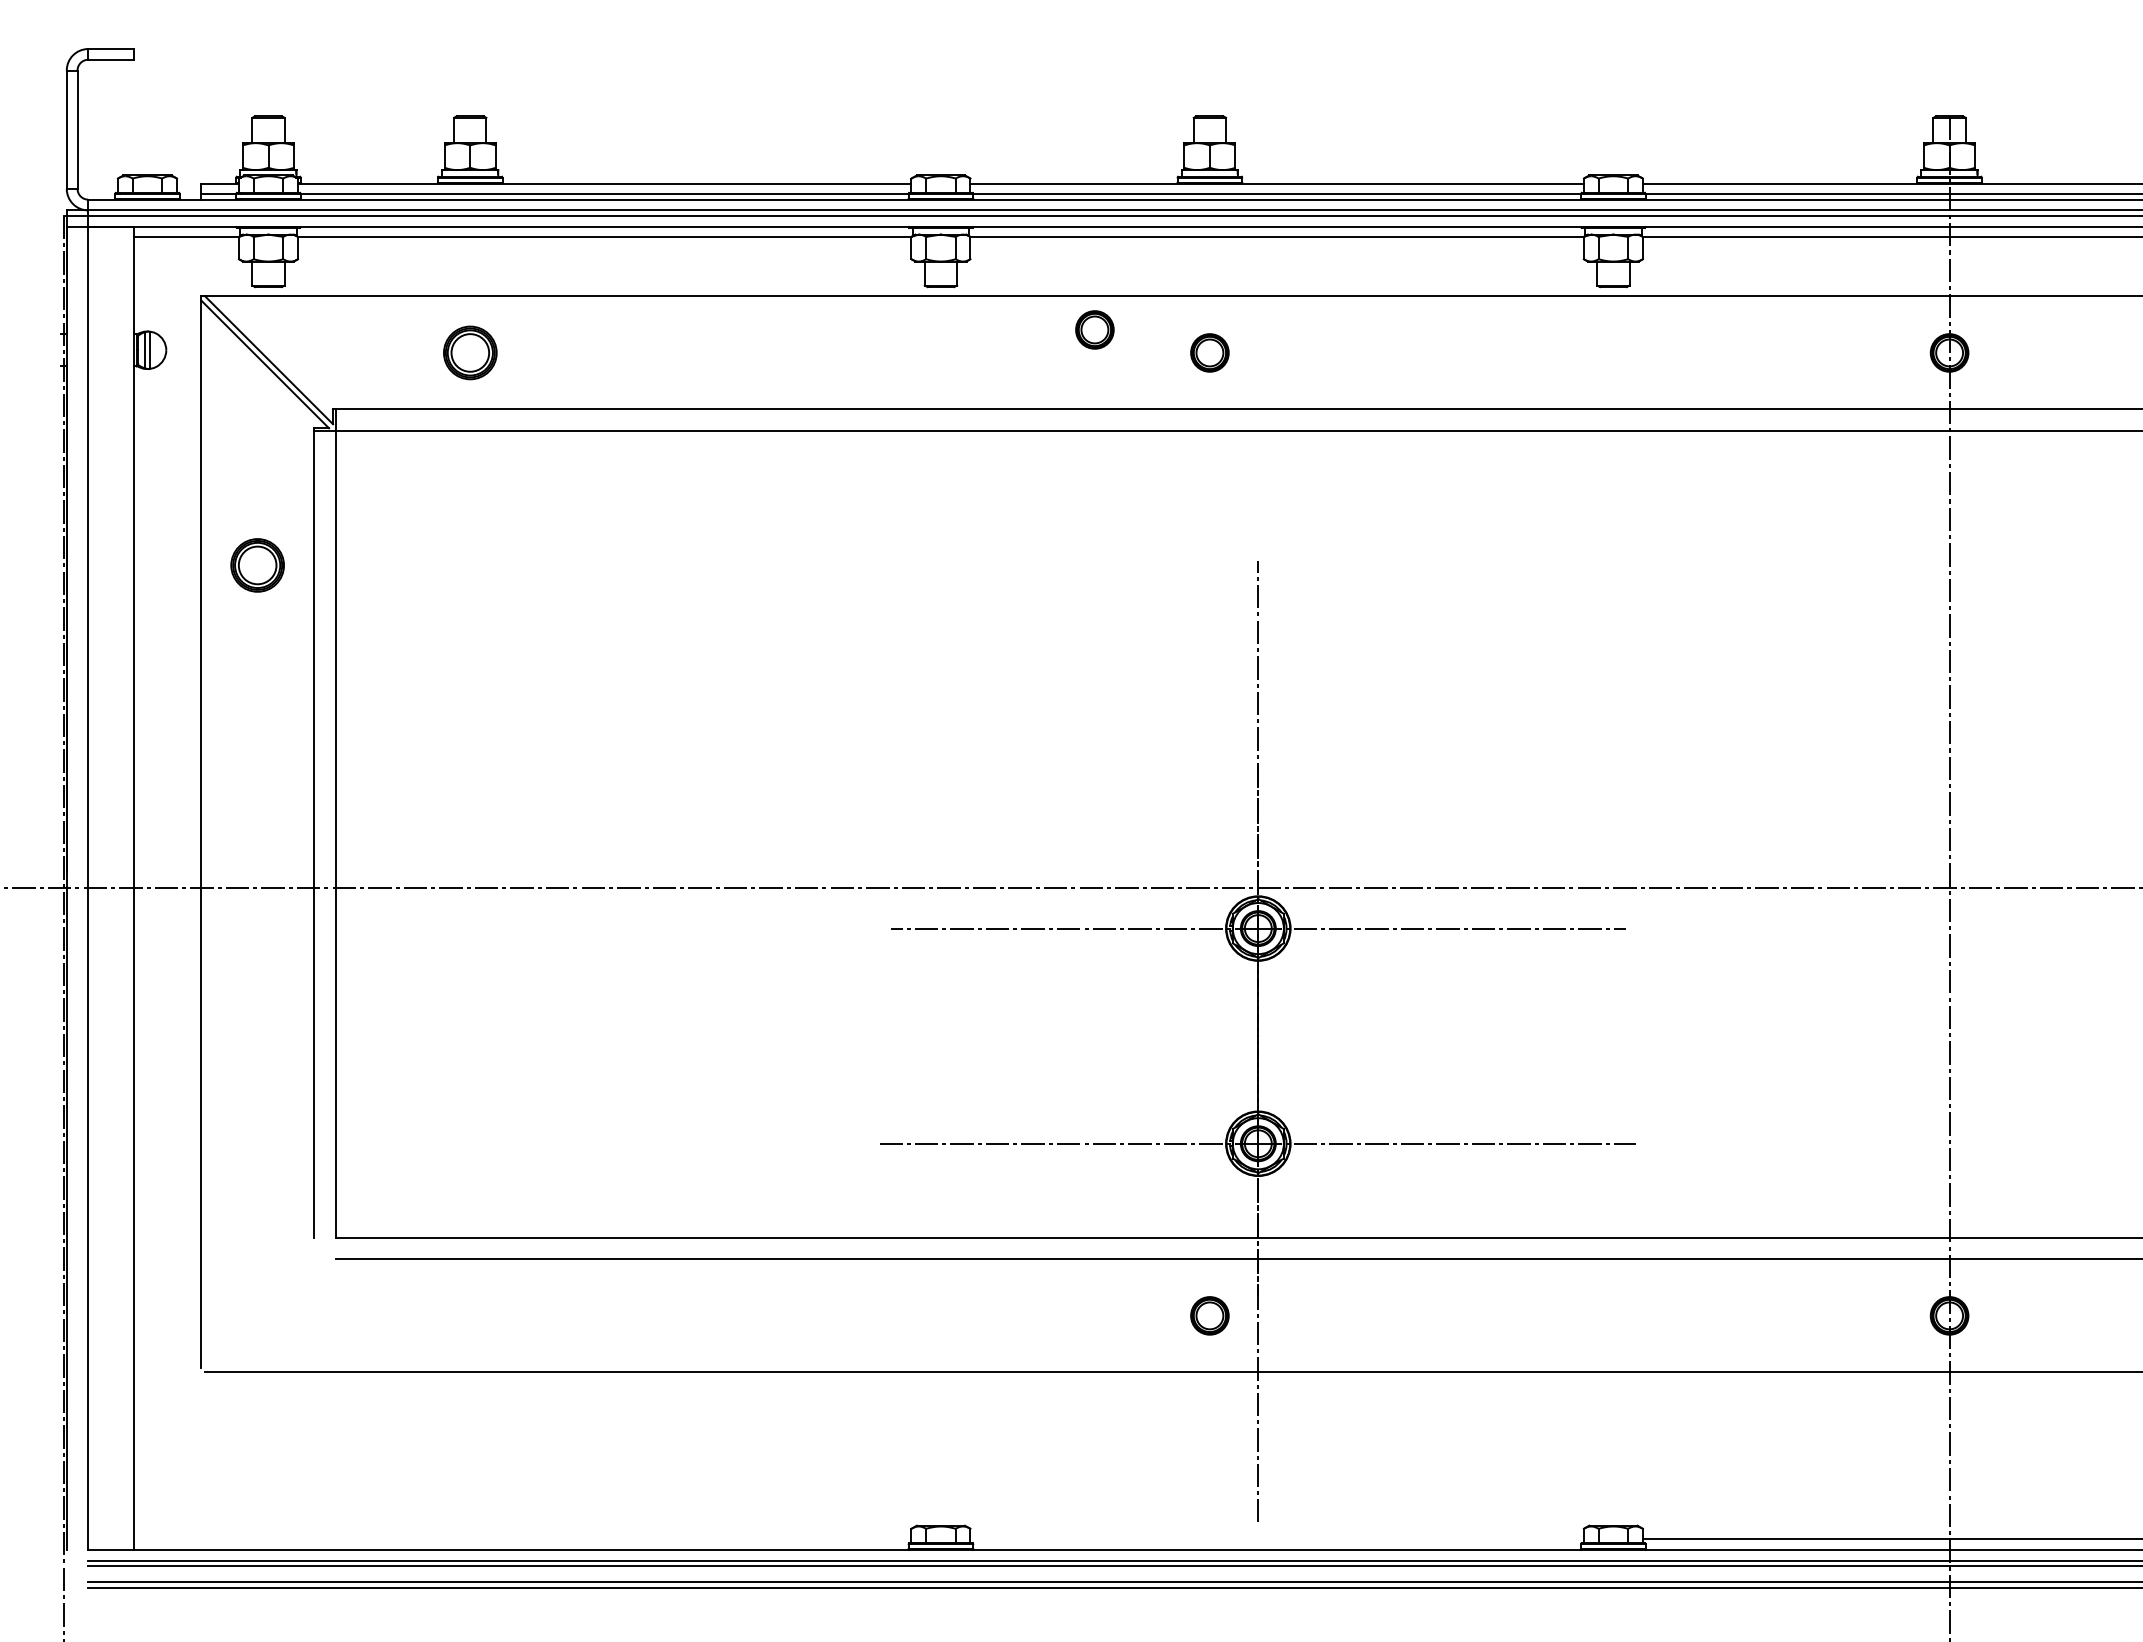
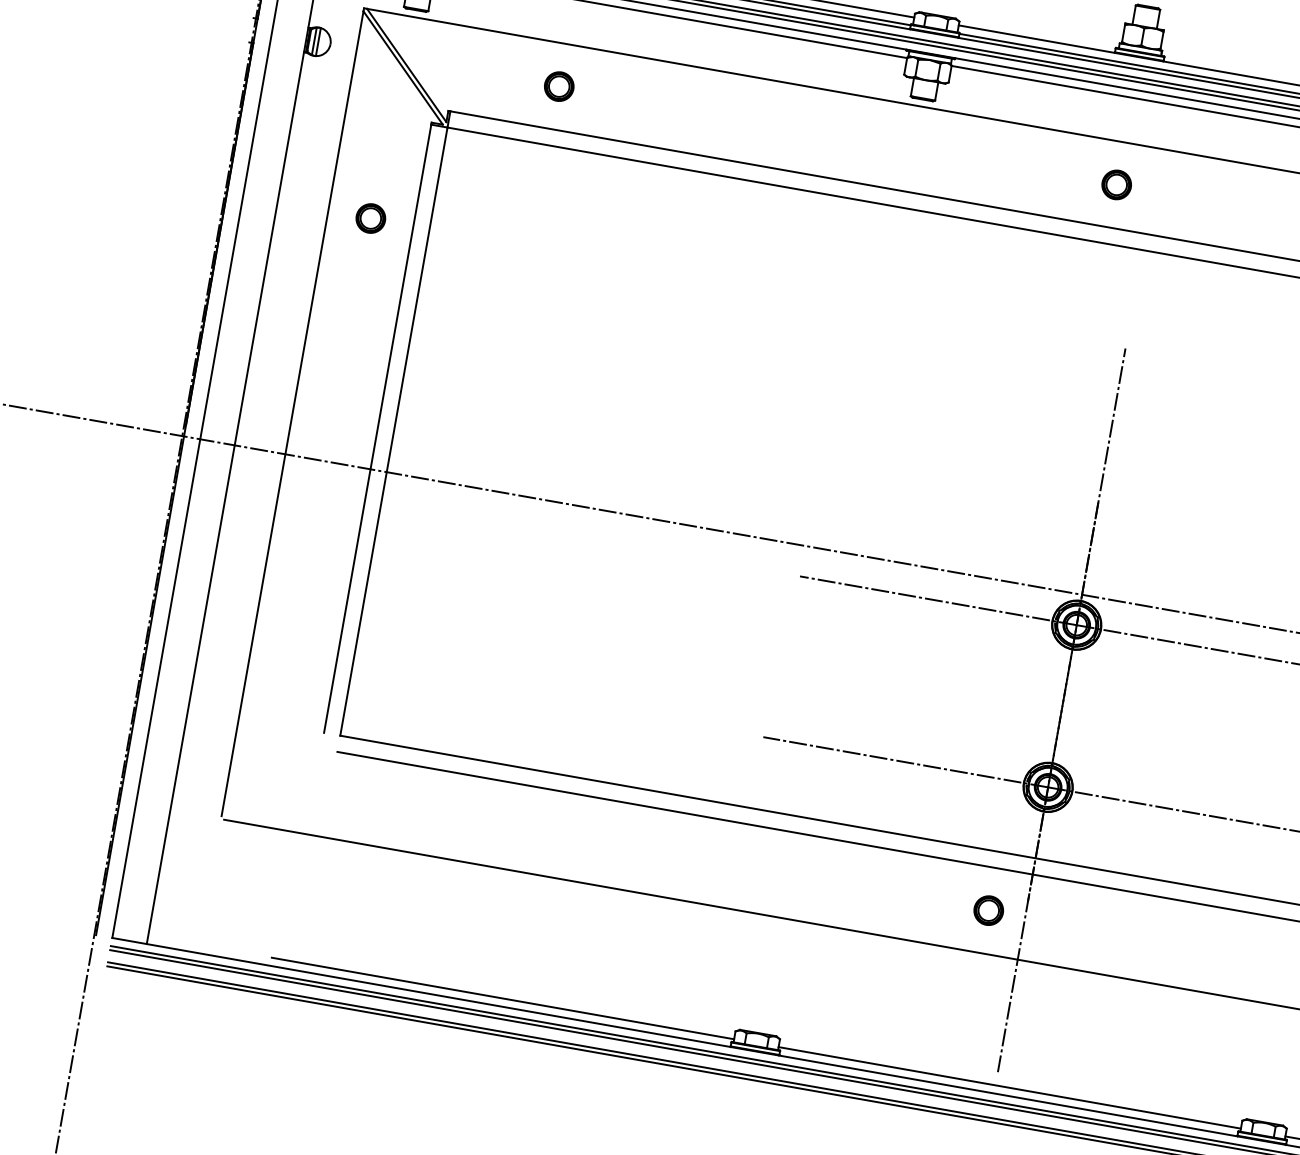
part: (1094, 329) -> (1032, 151), removed
part: (469, 352) -> (558, 86), size x0.71
part: (257, 565) -> (370, 218), size x0.71
line: (604, 1539) -> (502, 998), added
line: (1276, 1539) -> (1009, 1088), added

